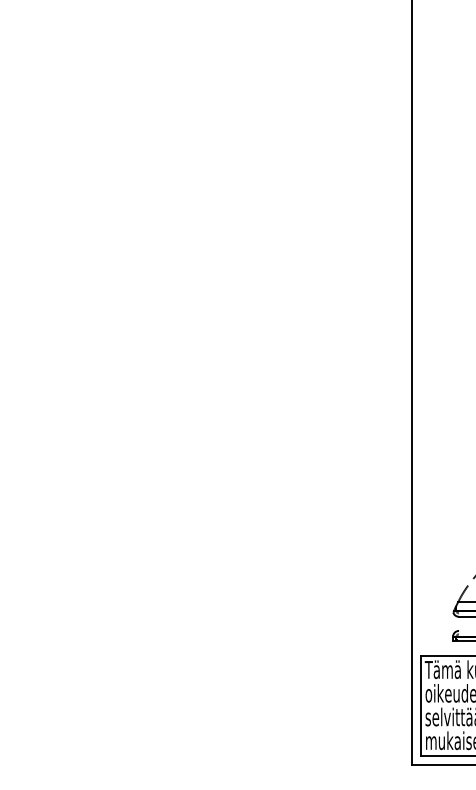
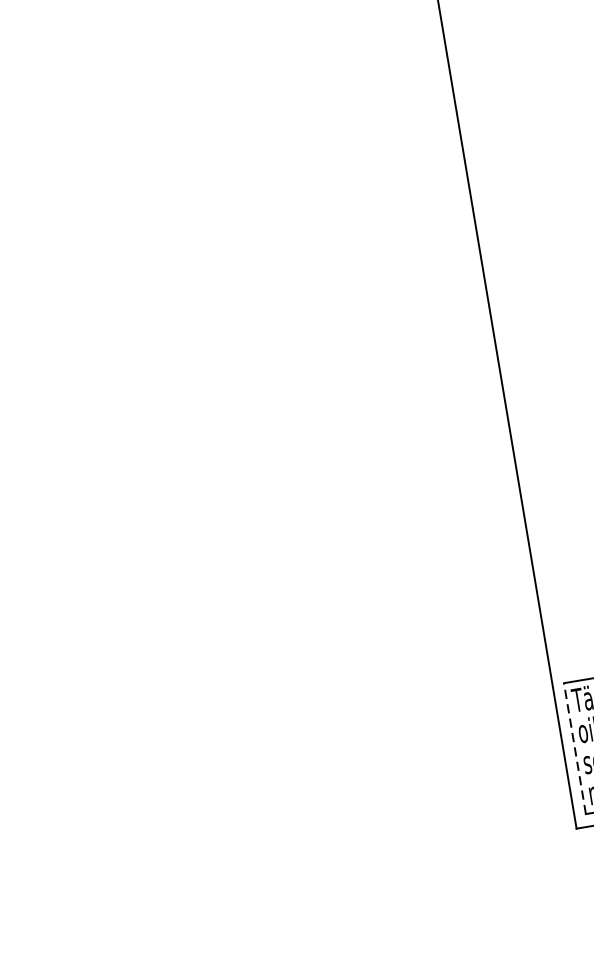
line: (420, 705) -> (574, 748), solid -> dashed

